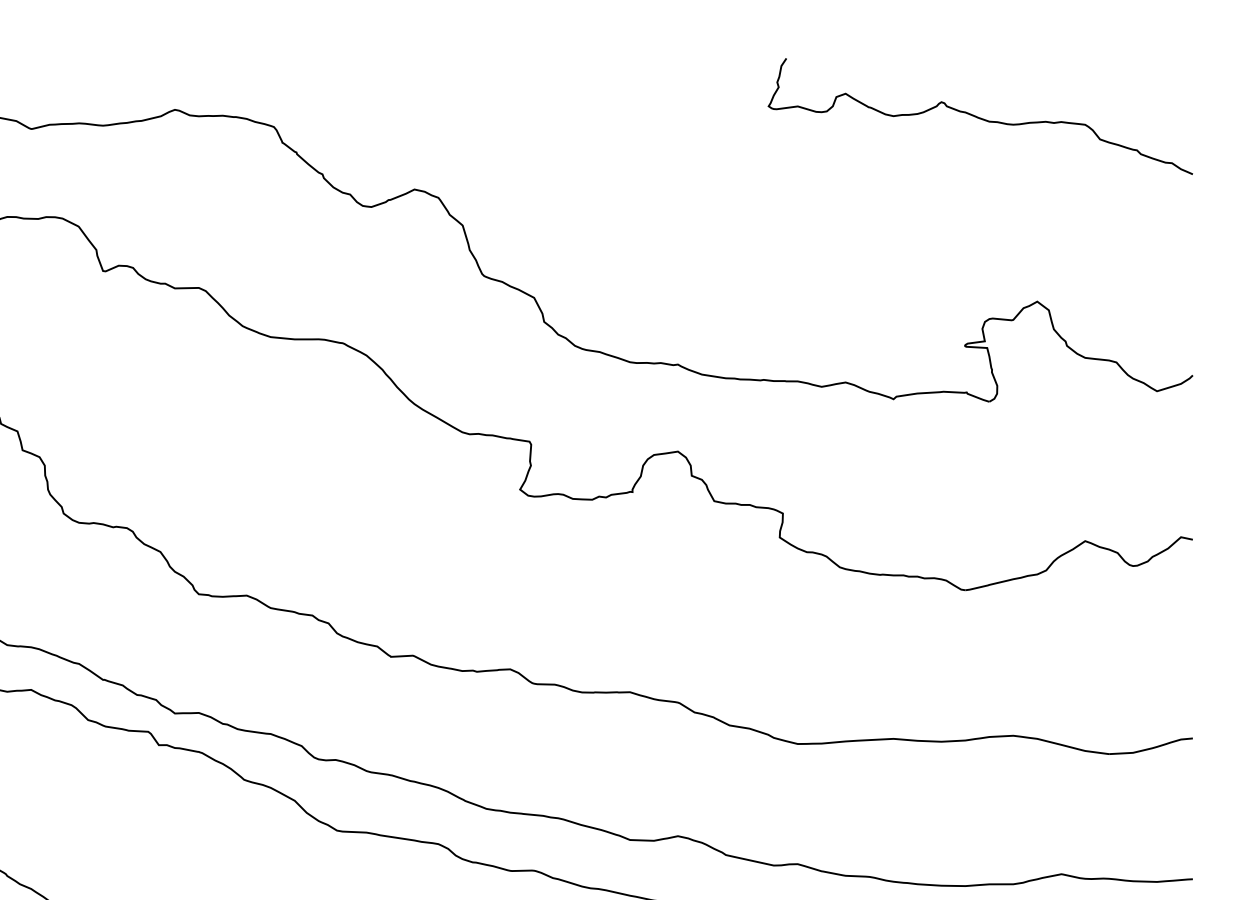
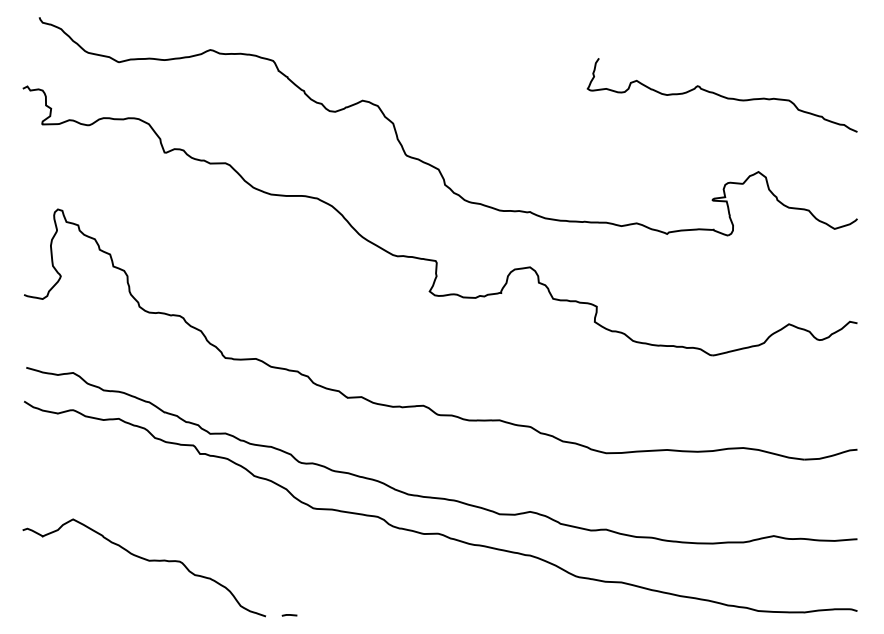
curve: (979, 116) -> (721, 95), moved

